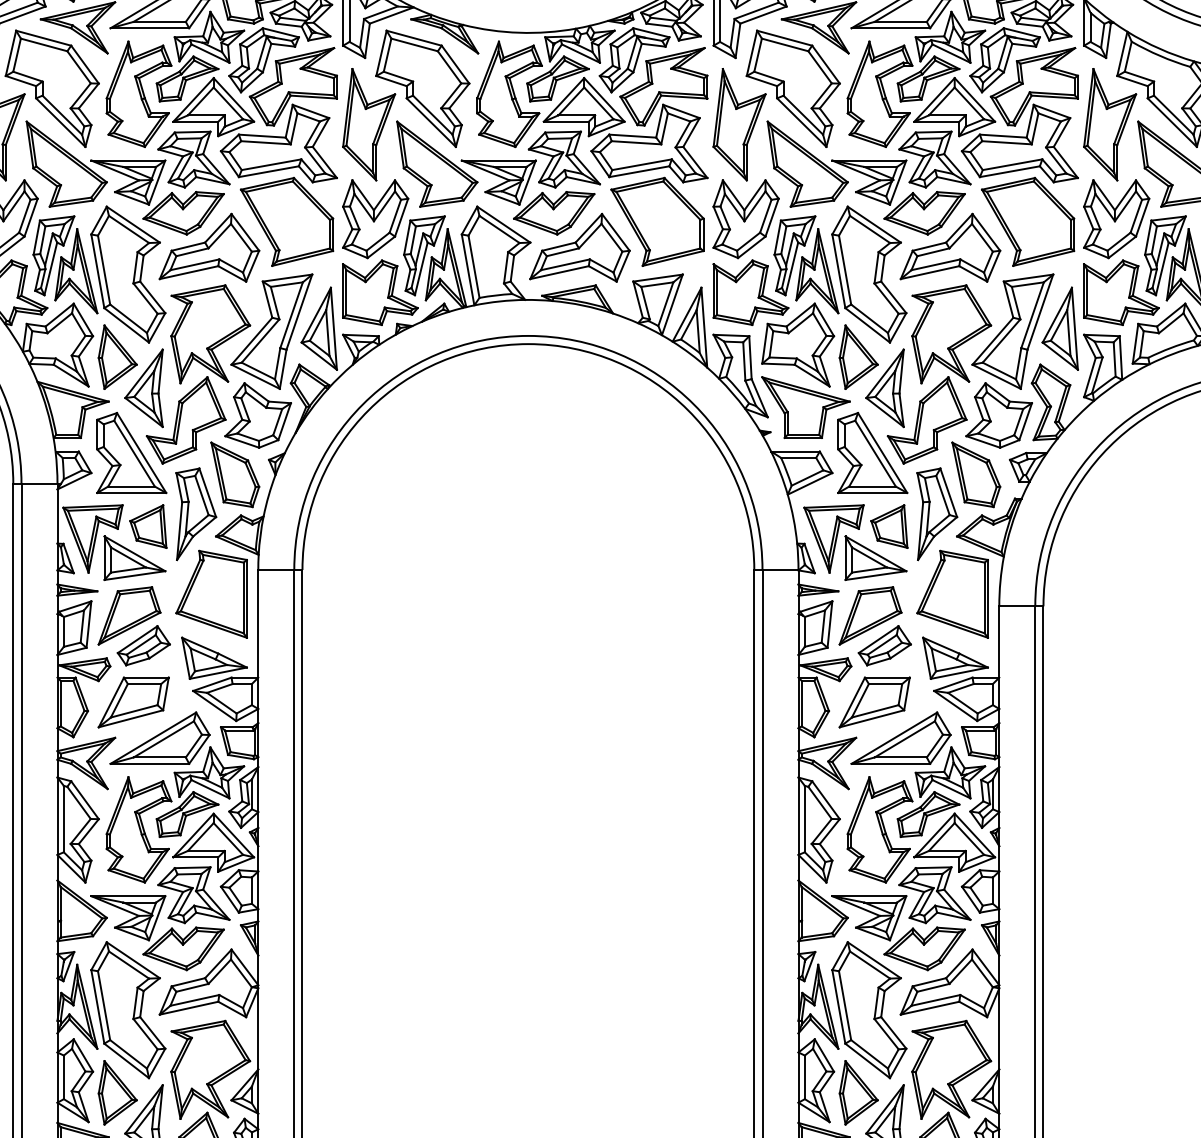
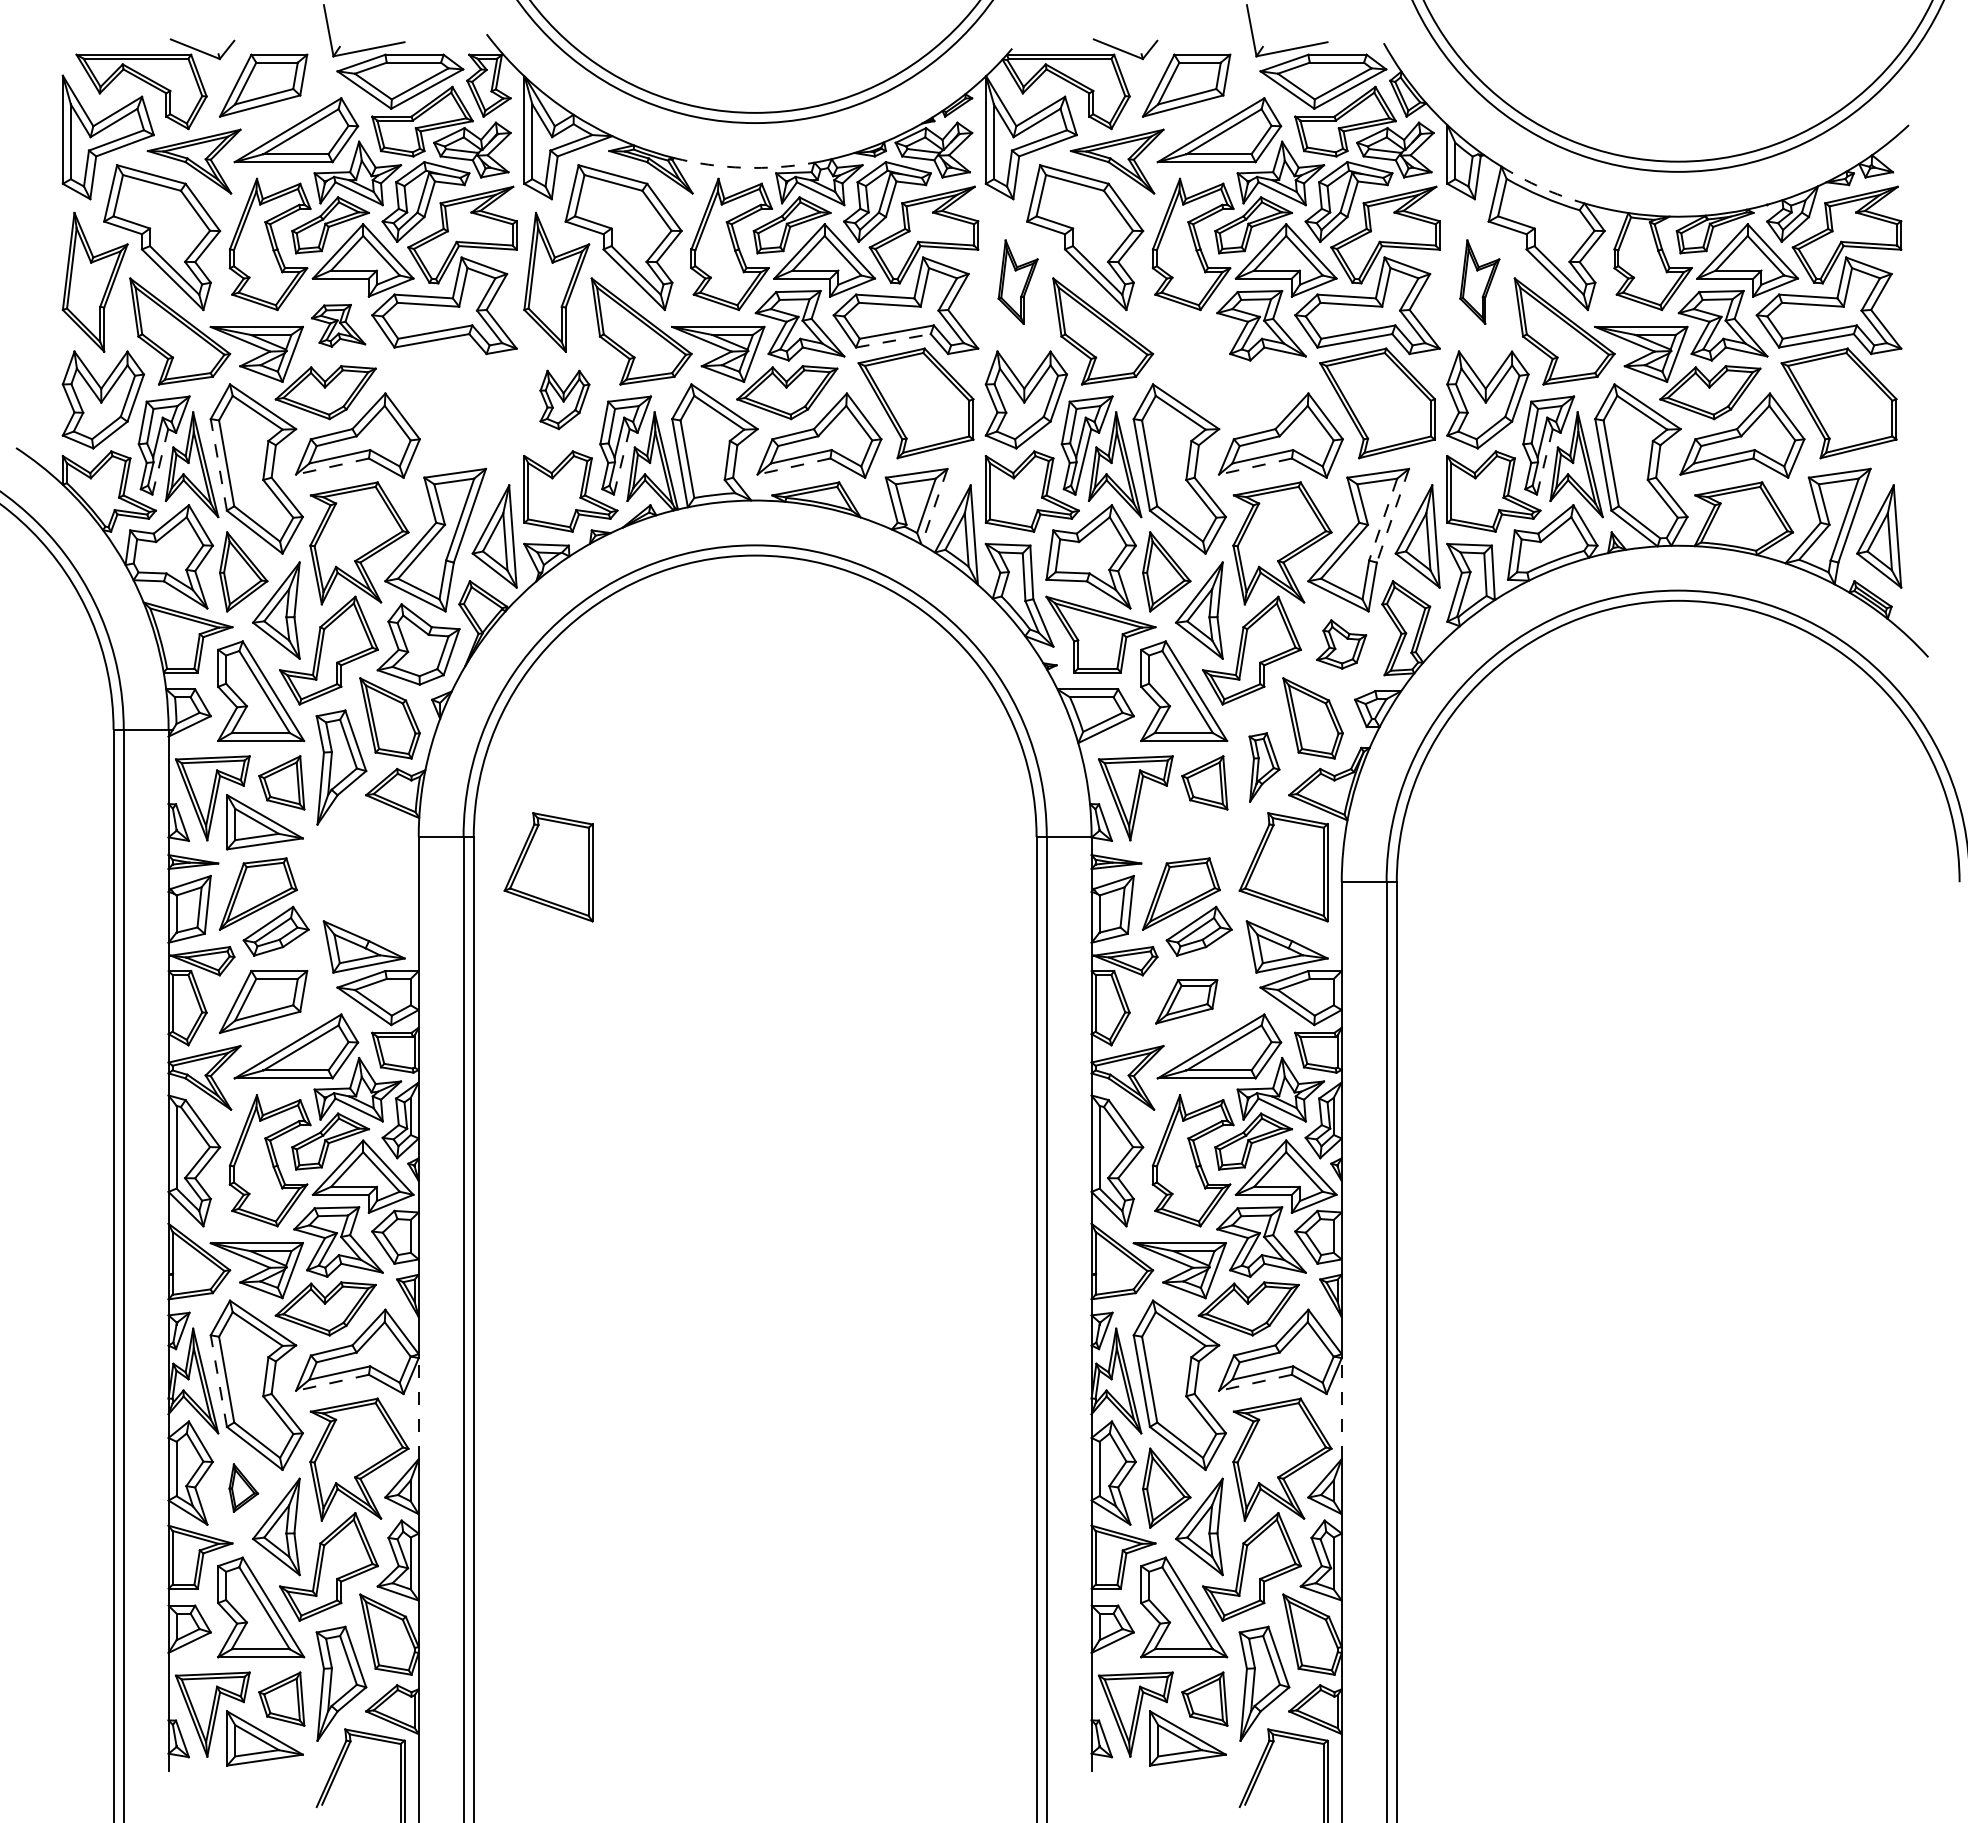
arc: (519, 32) -> (743, 167), solid -> dashed
arc: (1159, 48) -> (1541, 187), solid -> dashed
part: (738, 124) -> (1017, 281), size x0.6
part: (1109, 124) -> (1479, 281), size x0.6
part: (193, 159) -> (338, 325), size x0.6
line: (639, 171) -> (893, 340), solid -> dashed
part: (897, 197) -> (1215, 372), removed
part: (375, 218) -> (564, 399), size x0.6
part: (287, 222) -> (454, 403), removed
line: (50, 268) -> (160, 461), solid -> dashed
line: (421, 268) -> (621, 461), solid -> dashed
line: (1162, 268) -> (1544, 461), solid -> dashed
line: (97, 271) -> (218, 464), solid -> dashed
line: (189, 272) -> (332, 466), solid -> dashed
line: (559, 272) -> (793, 466), solid -> dashed
line: (930, 272) -> (1255, 466), solid -> dashed
line: (672, 304) -> (934, 506), solid -> dashed
line: (1040, 312) -> (1392, 516), solid -> dashed
line: (1032, 315) -> (1383, 520), solid -> dashed
part: (999, 415) -> (1341, 644), size x0.6
part: (937, 514) -> (1264, 767), size x0.6
part: (875, 558) -> (1187, 822), removed
part: (211, 594) -> (548, 867), moved
part: (874, 702) -> (1186, 1001), size x0.7
line: (97, 1007) -> (218, 1381), solid -> dashed
line: (189, 1007) -> (332, 1382), solid -> dashed
line: (930, 1007) -> (1255, 1382), solid -> dashed
line: (258, 1028) -> (418, 1408), solid -> dashed
line: (999, 1028) -> (1341, 1408), solid -> dashed
part: (117, 1092) -> (243, 1487), size x0.6

